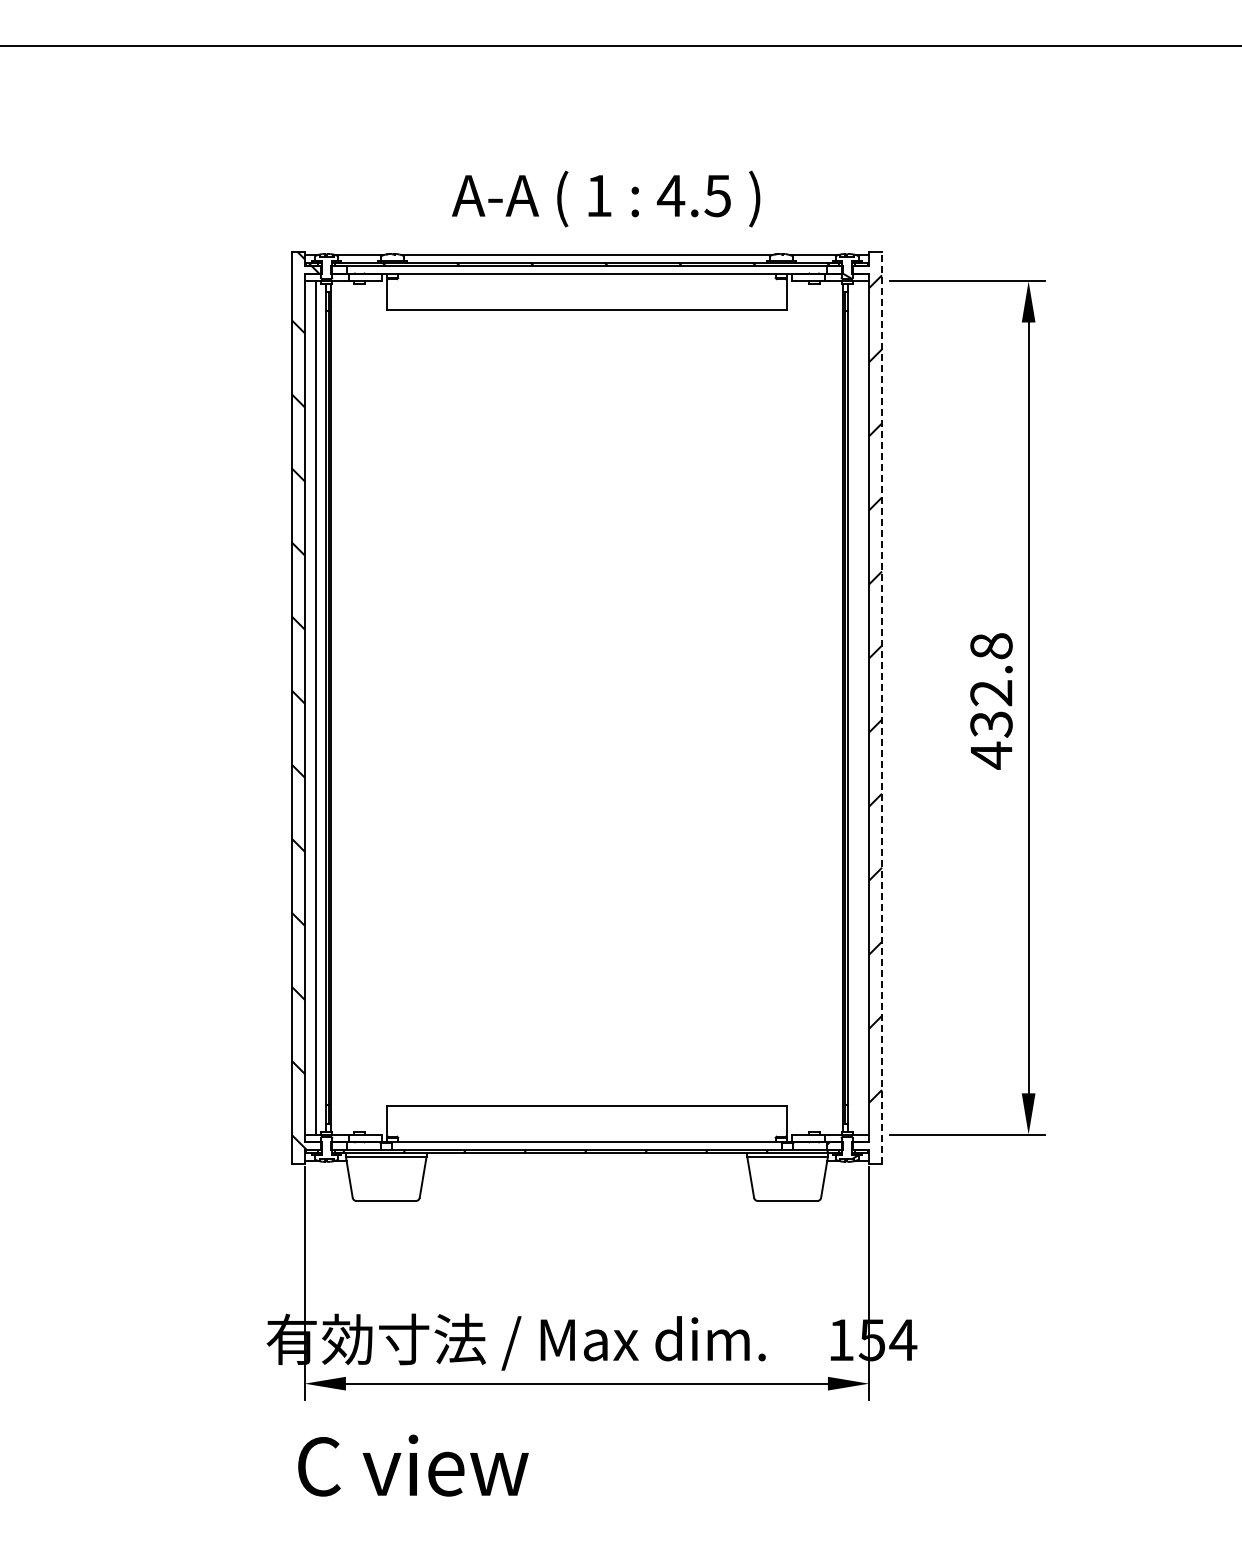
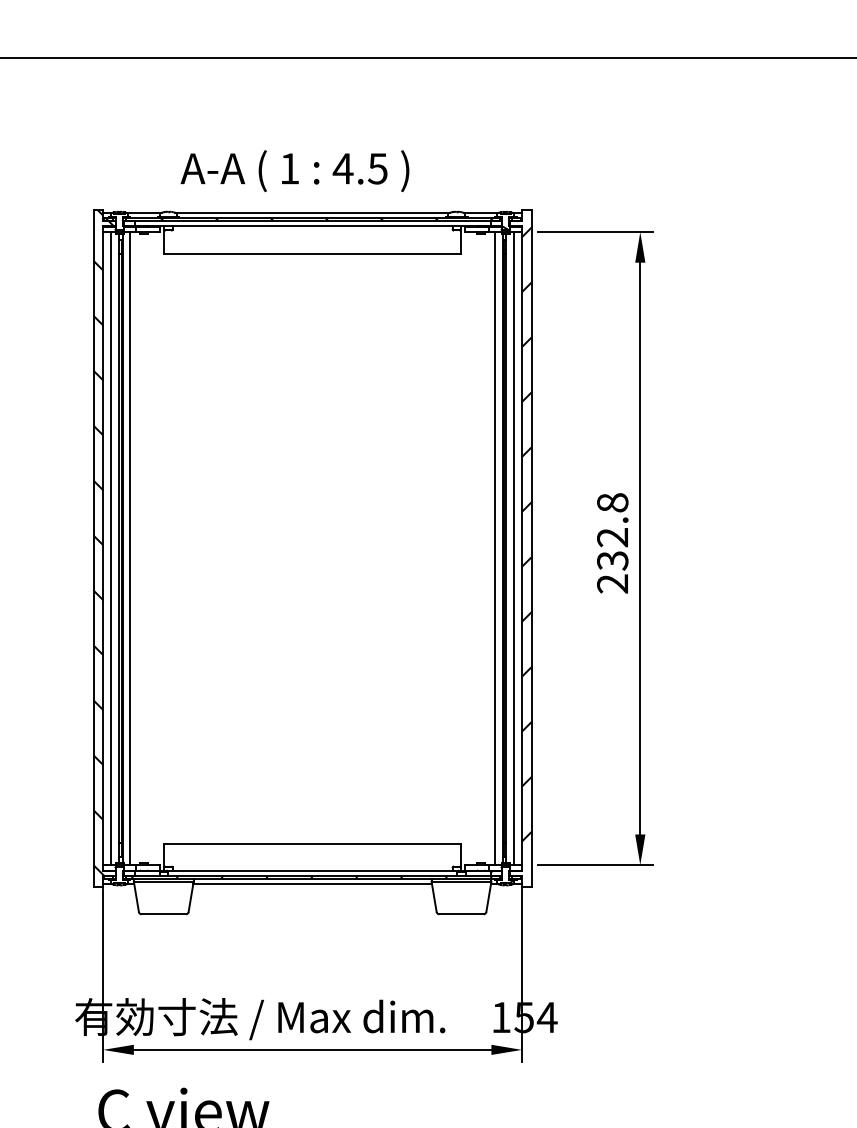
text: (606, 198) -> (295, 170), moved
line: (341, 707) -> (130, 548), added
line: (832, 707) -> (494, 548), added
line: (858, 707) -> (514, 548), added
line: (881, 707) -> (531, 548), dashed -> solid
text: (991, 755) -> (612, 583), 432.8 -> 232.8
line: (586, 1160) -> (312, 884), added

